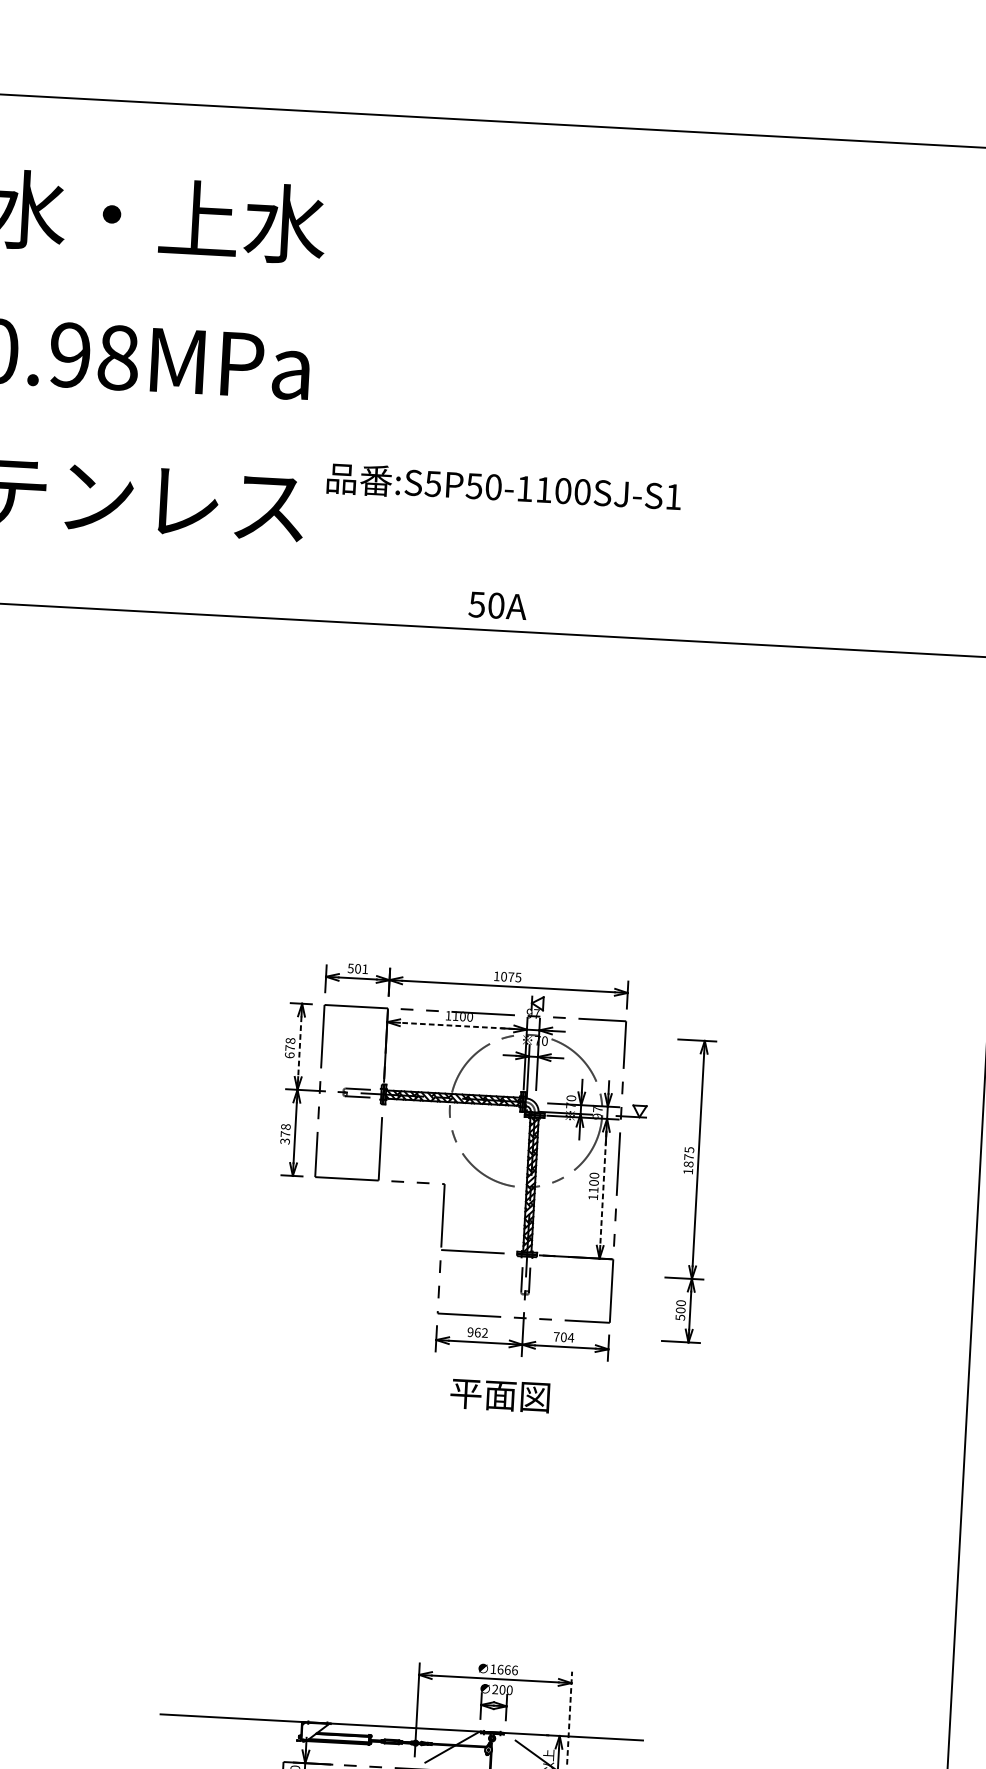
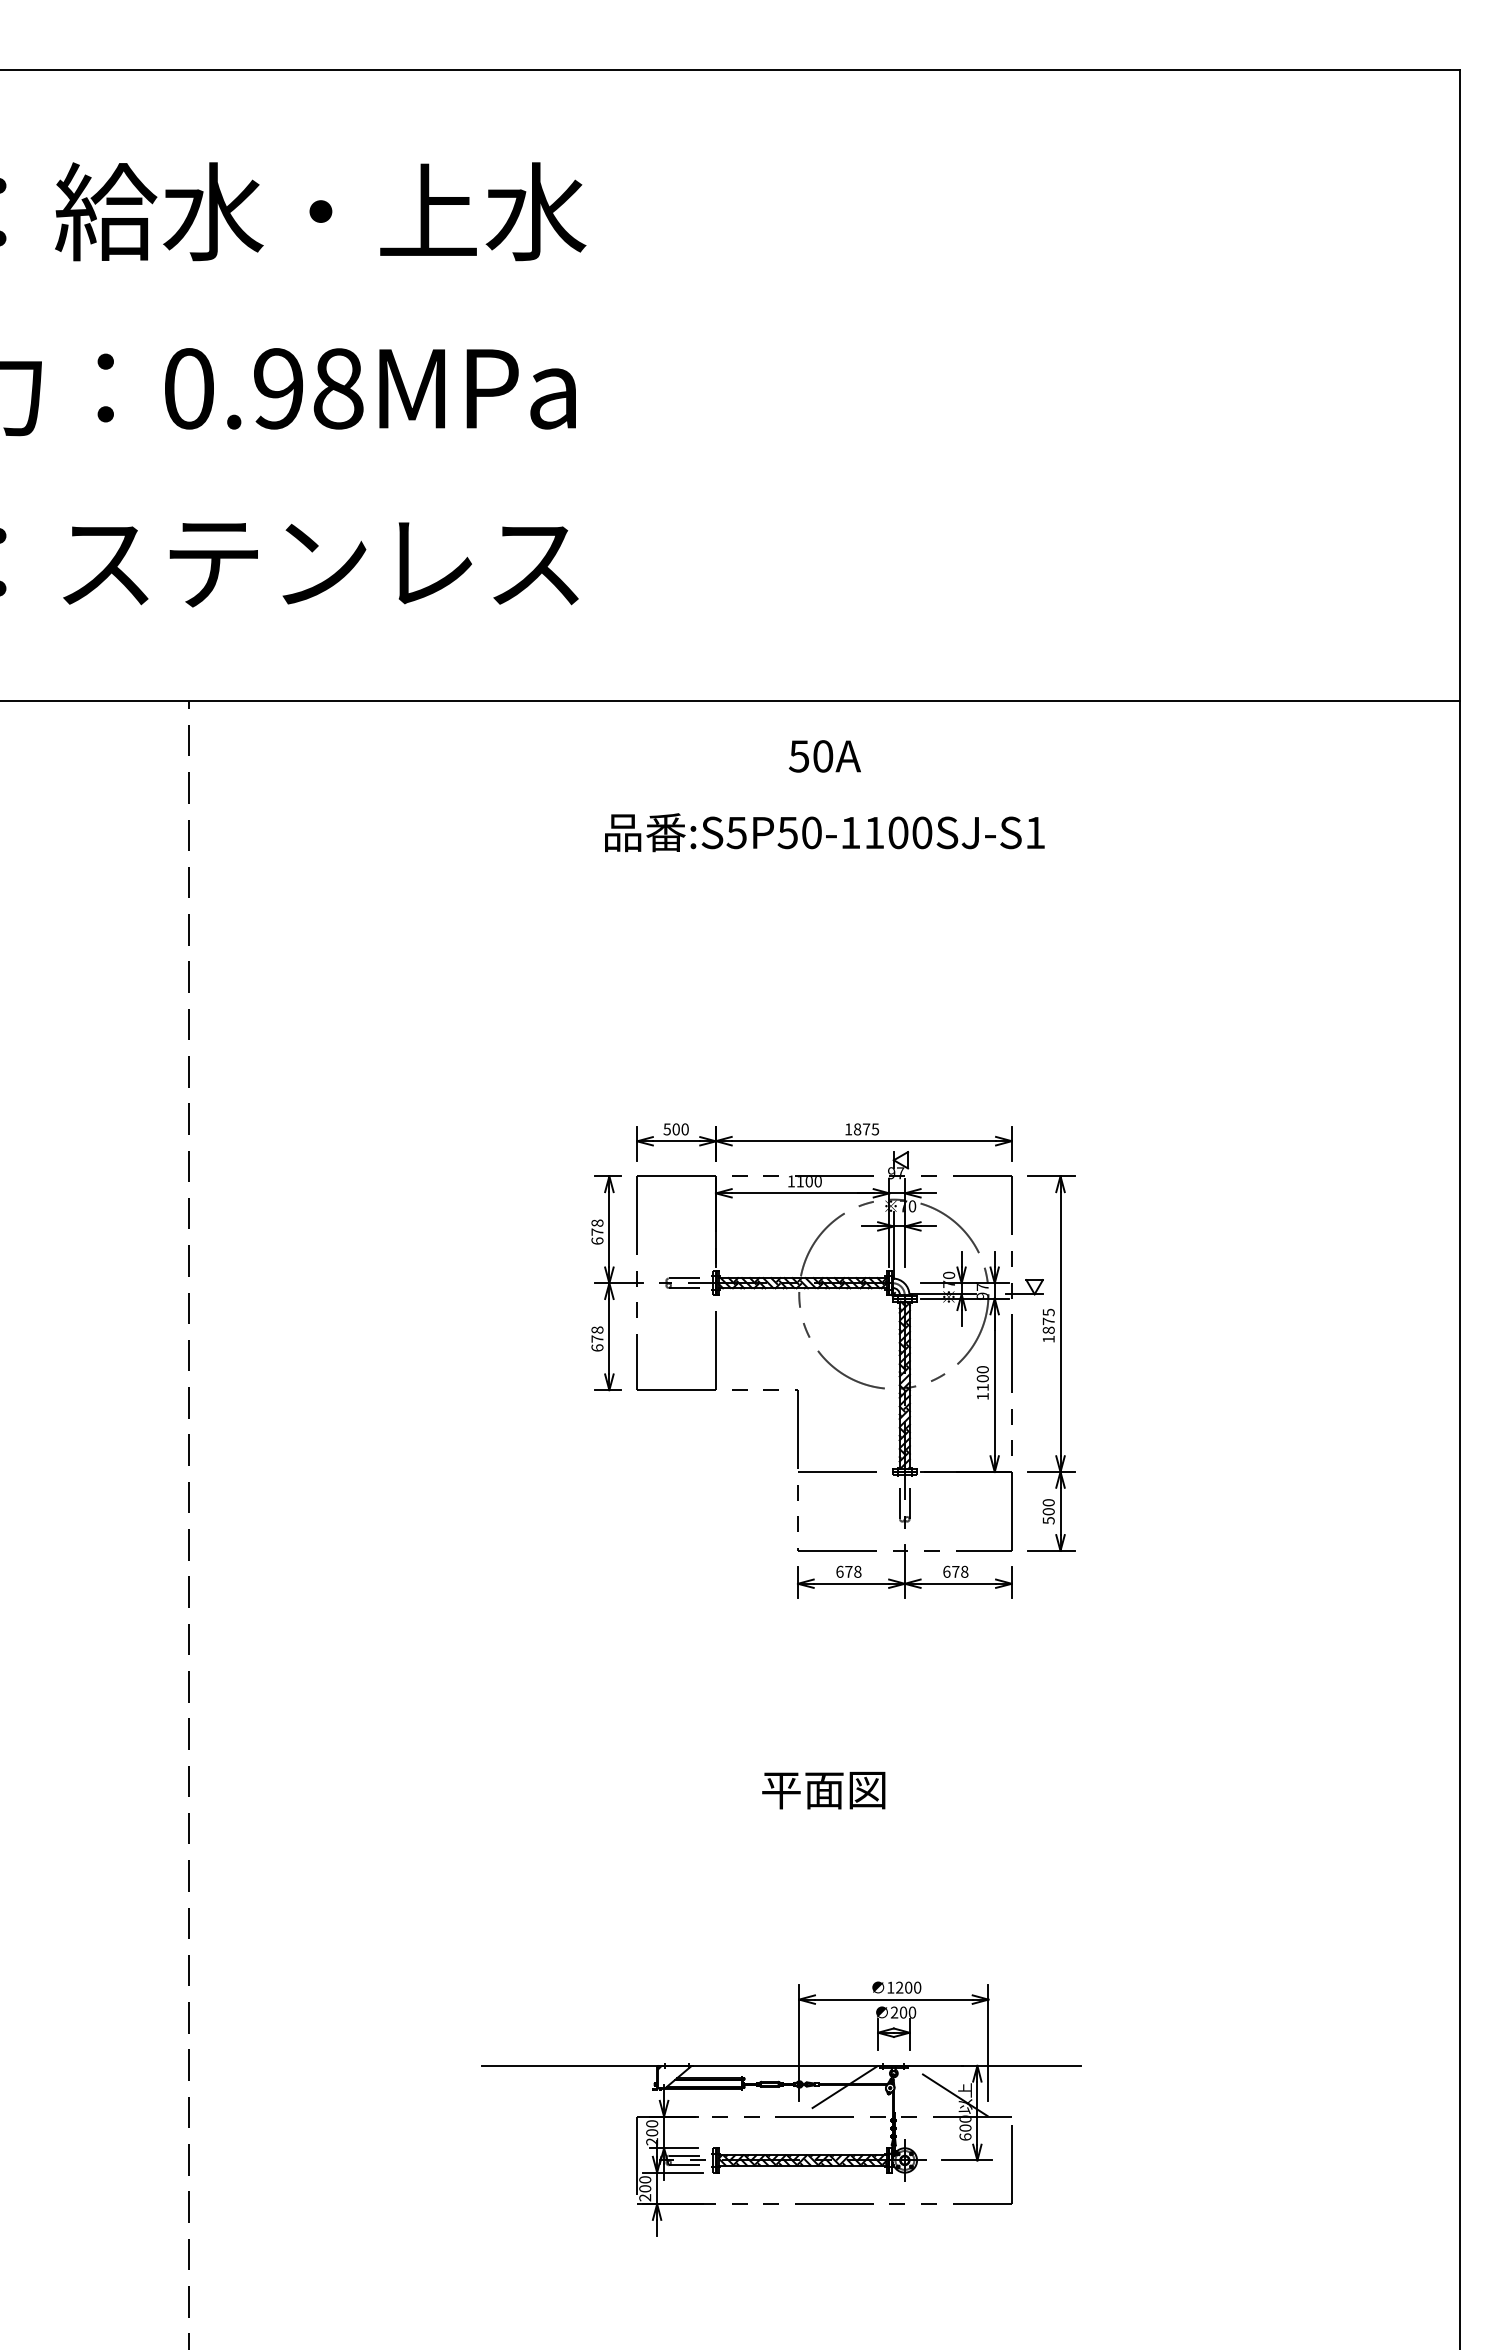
text: (503, 487) -> (824, 832), moved
text: (497, 605) -> (824, 756), moved
text: (364, 969) -> (684, 1129), 501 -> 500
text: (504, 976) -> (857, 1129), 1075 -> 1875
line: (456, 1025) -> (802, 1193), dashed -> solid
line: (299, 1046) -> (609, 1229), dashed -> solid
text: (285, 1141) -> (597, 1347), 378 -> 678
line: (603, 1188) -> (994, 1385), dashed -> solid
part: (696, 1191) -> (1060, 1363), moved
text: (477, 1332) -> (848, 1571), 962 -> 678
text: (563, 1336) -> (955, 1571), 704 -> 678
text: (499, 1395) -> (823, 1790), moved
text: (507, 1669) -> (908, 1987), 1666 -> 1200
line: (569, 1718) -> (988, 2043), dashed -> solid

